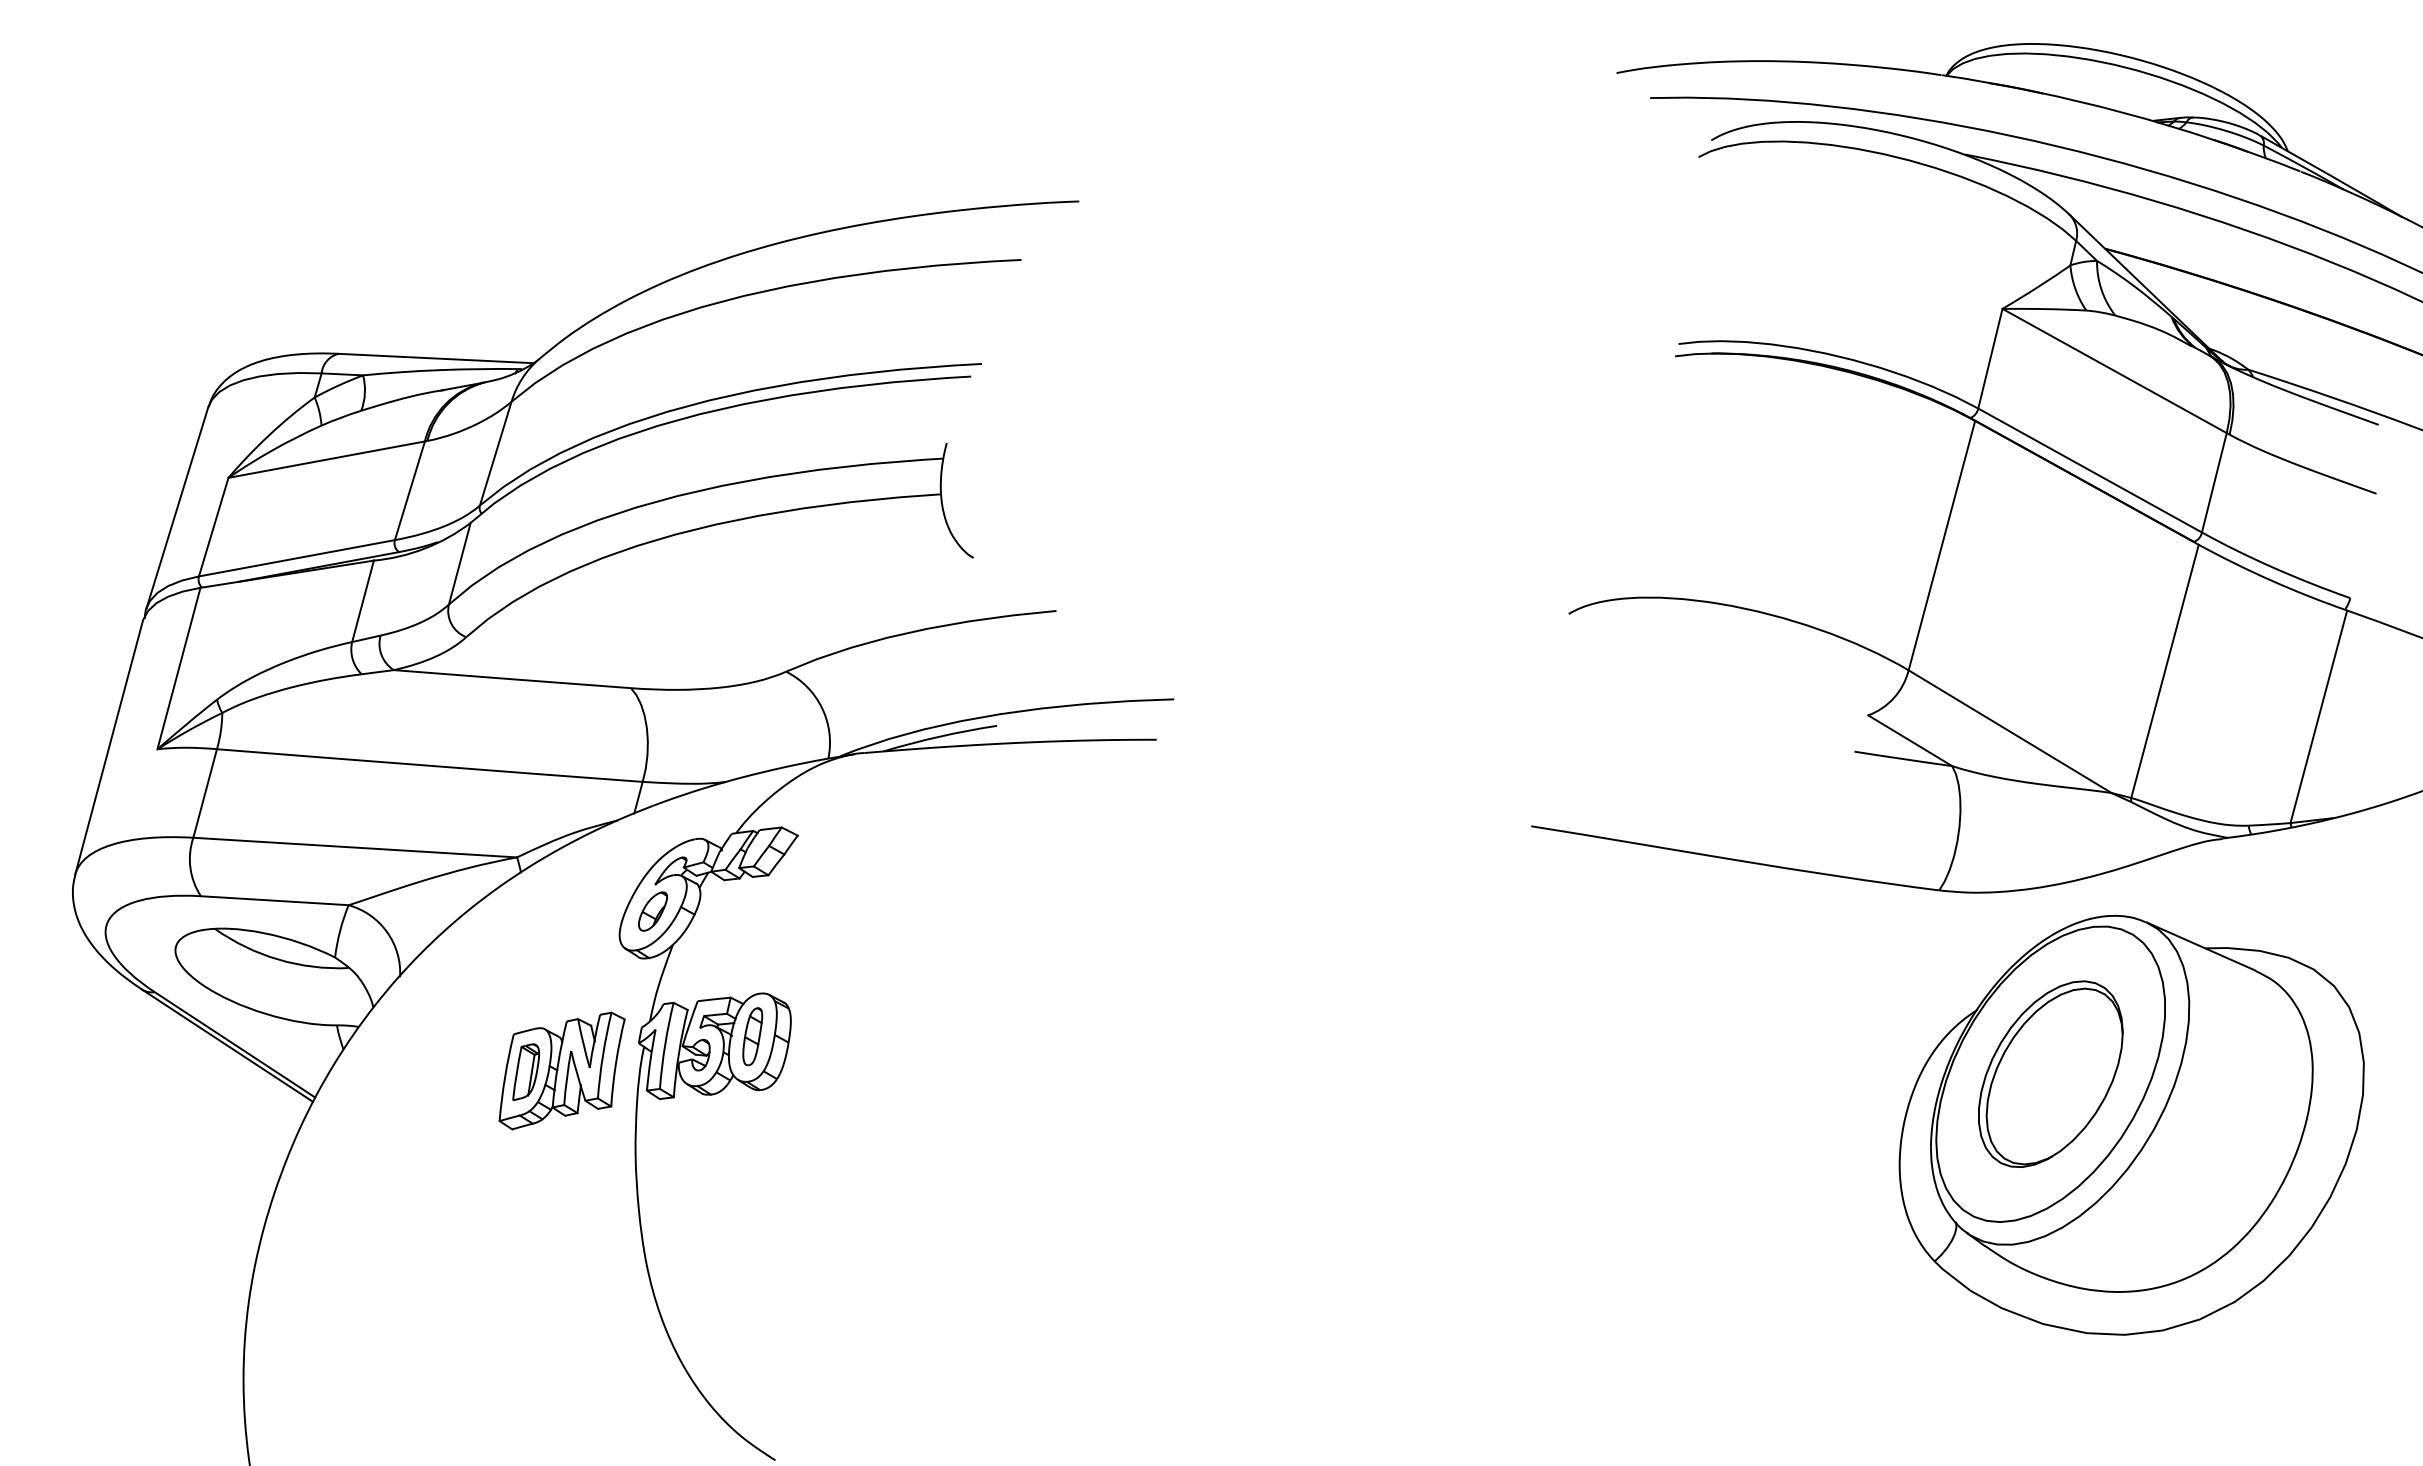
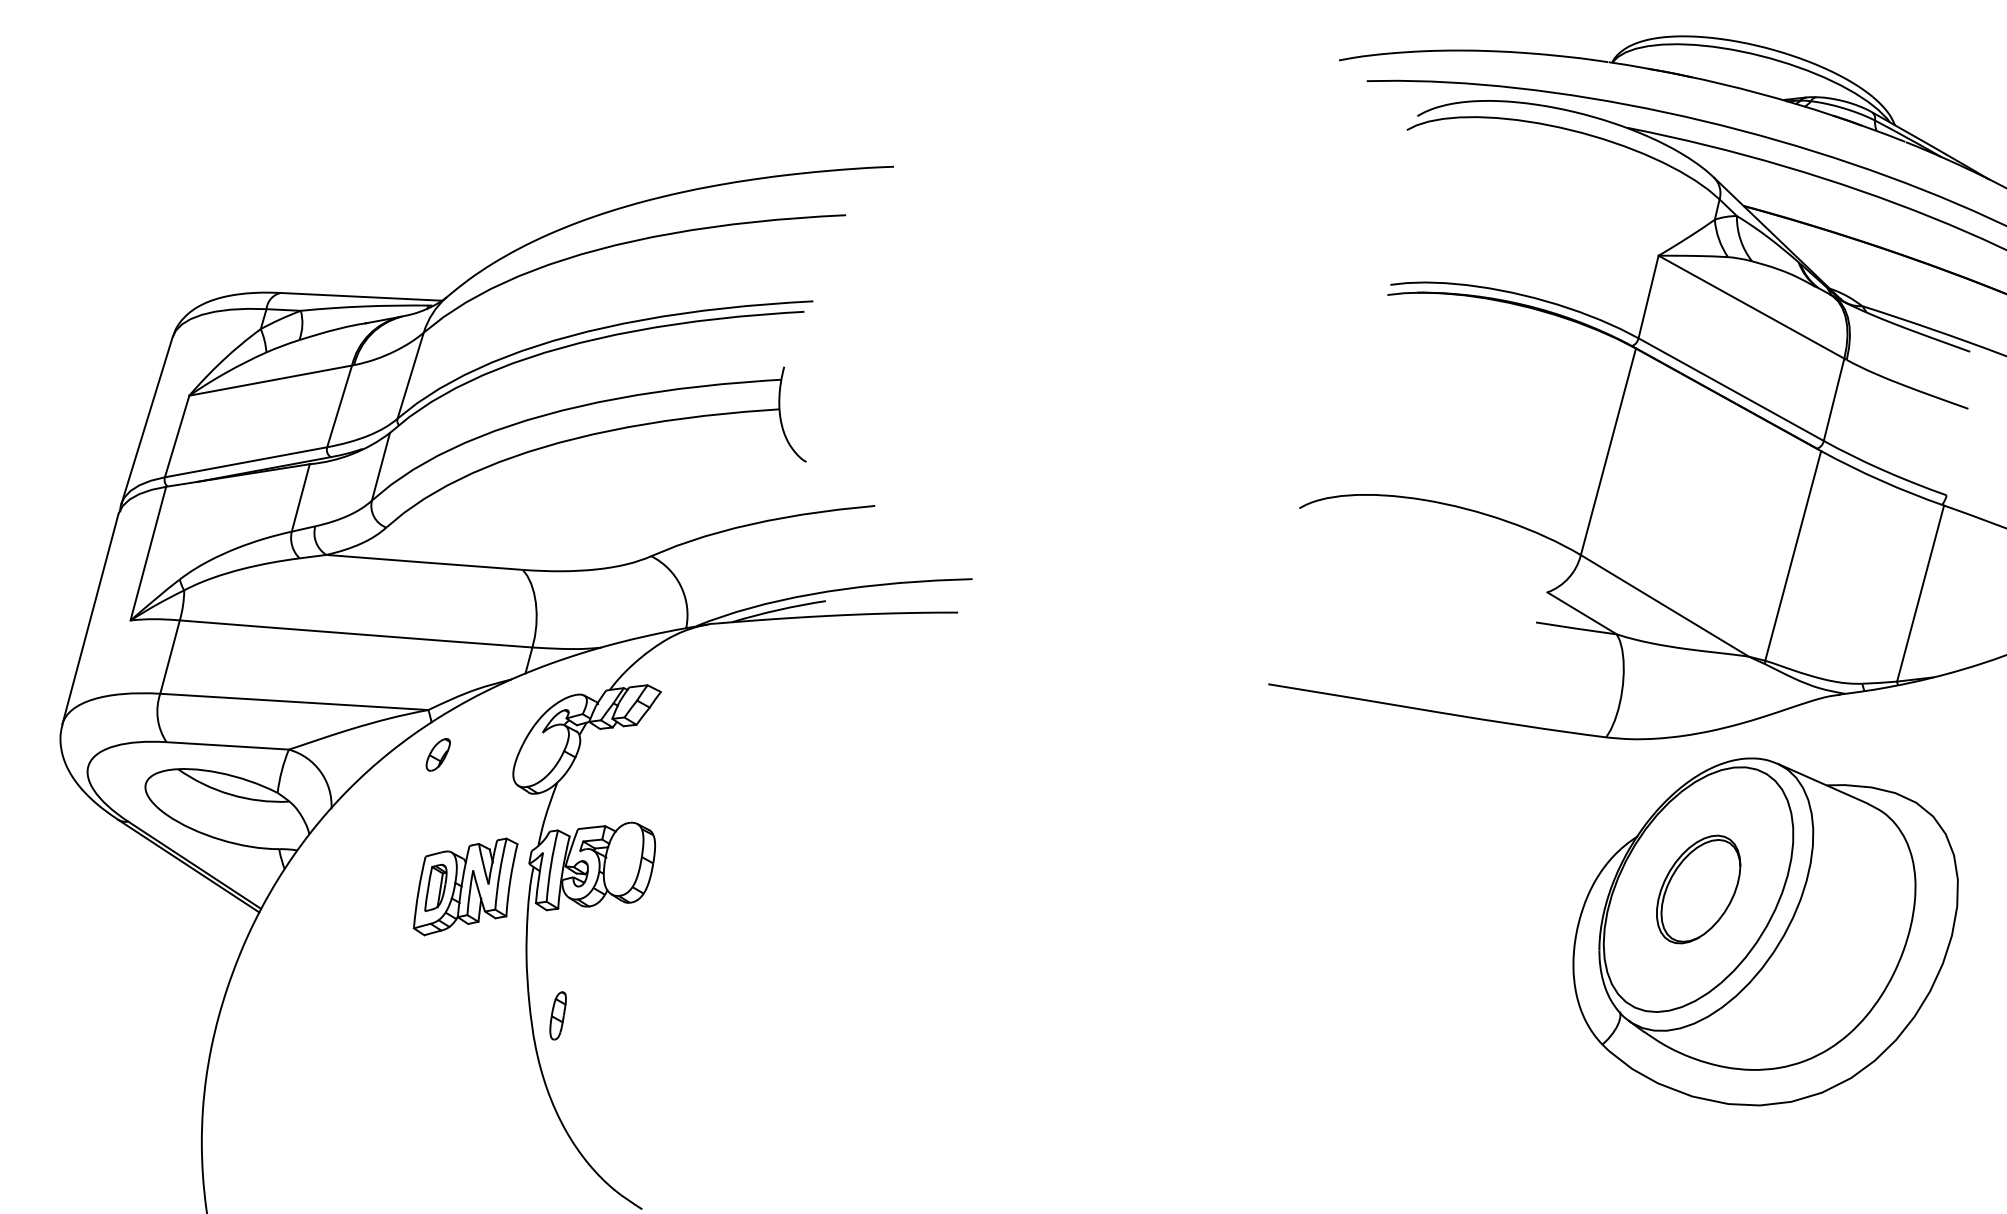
part: (653, 911) -> (438, 754), moved
part: (752, 1036) -> (557, 1015), moved
part: (2050, 1073) -> (1698, 889), size x0.7

